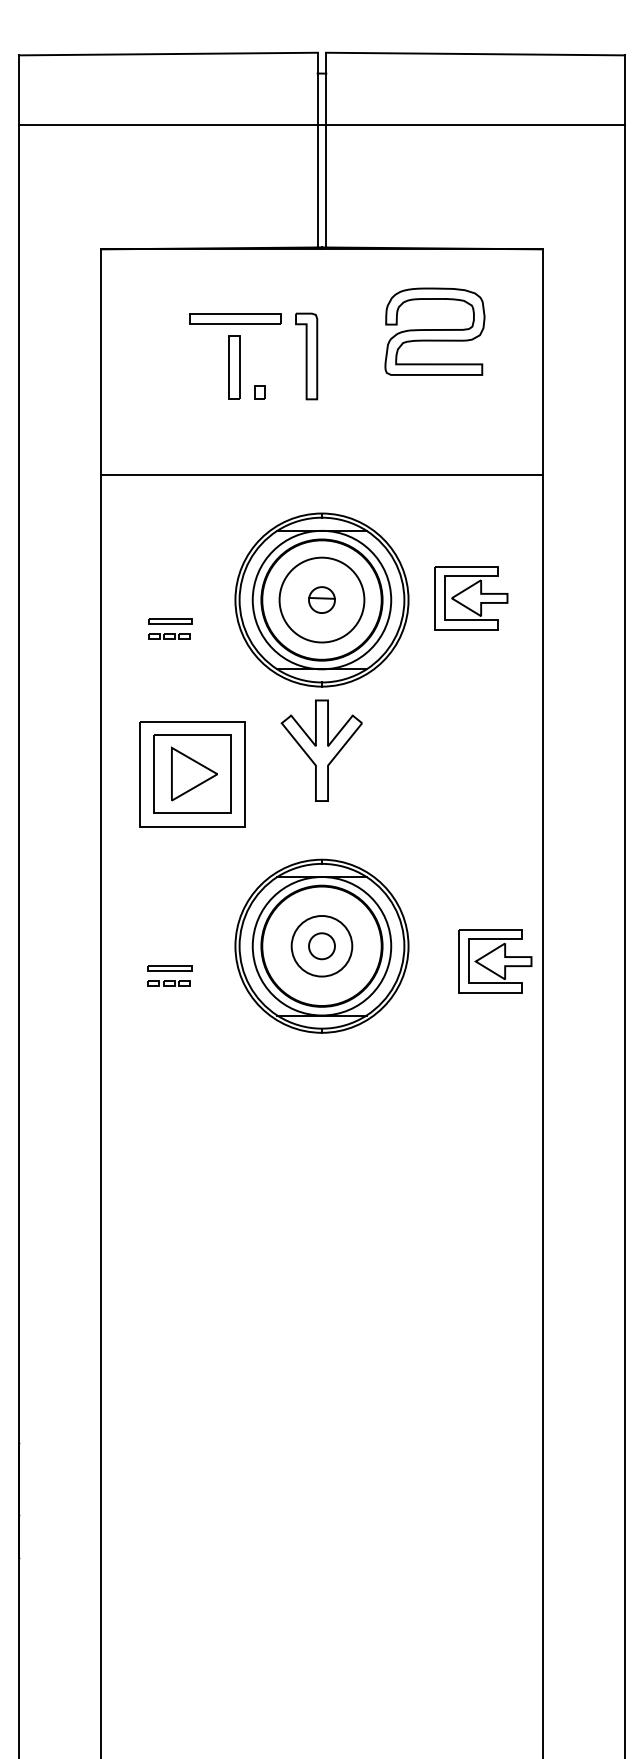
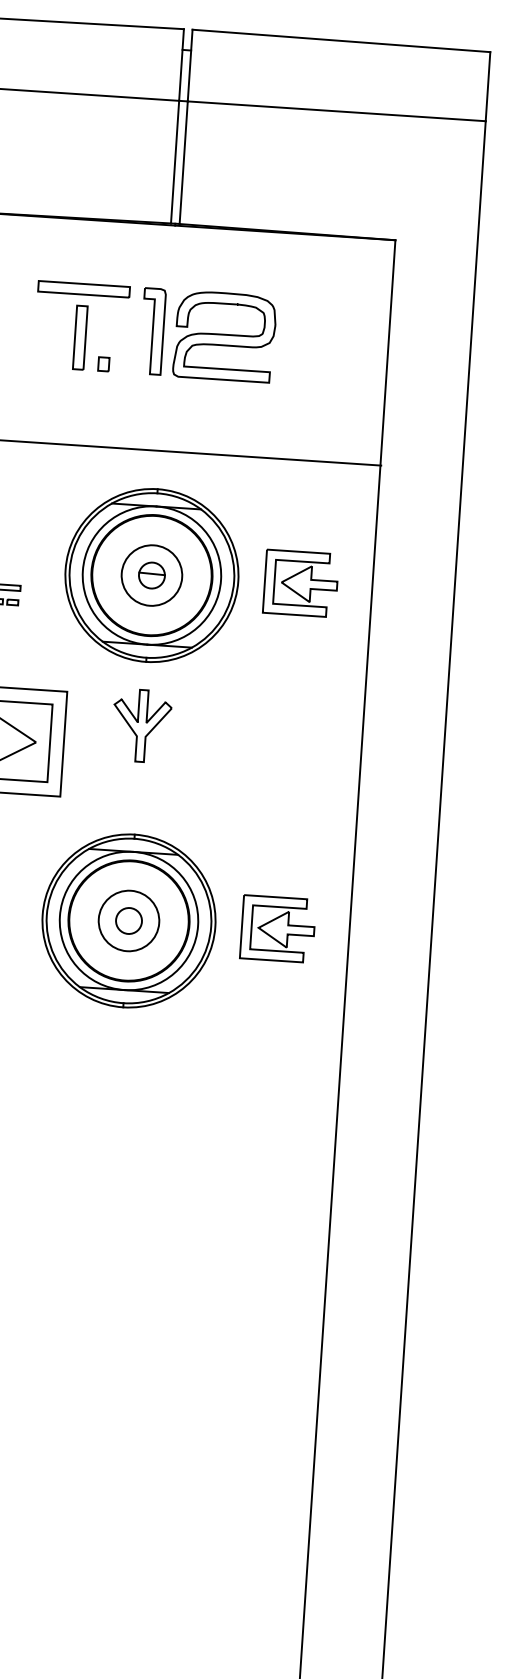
part: (434, 331) -> (224, 336), moved
circle: (321, 599) -> (151, 574), size x0.71
part: (321, 750) -> (141, 725), size x0.71
part: (495, 961) -> (278, 929), moved

